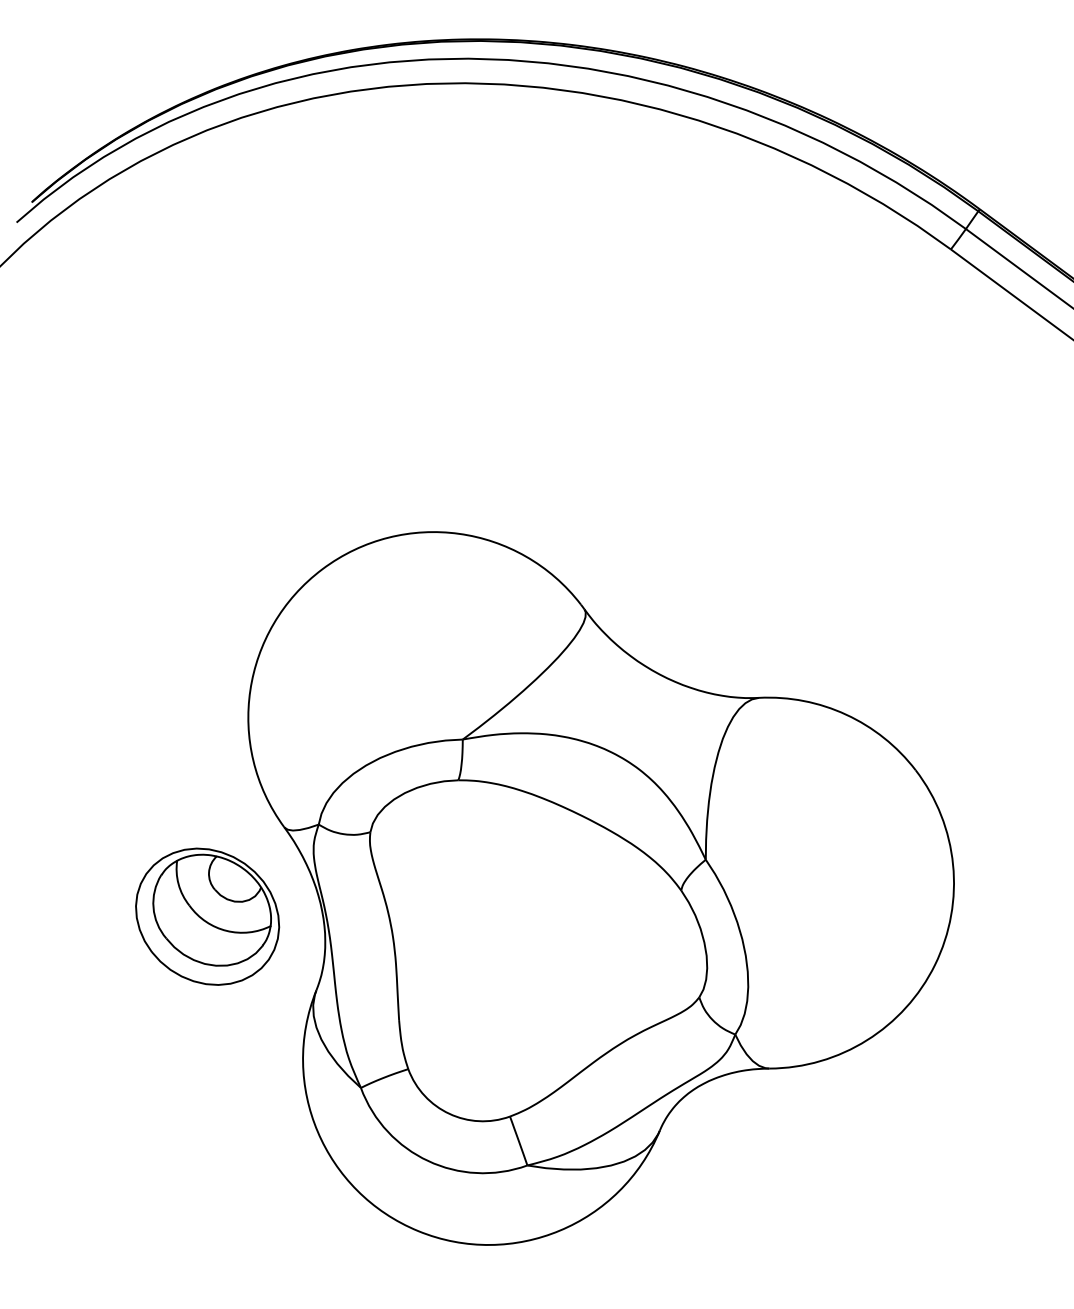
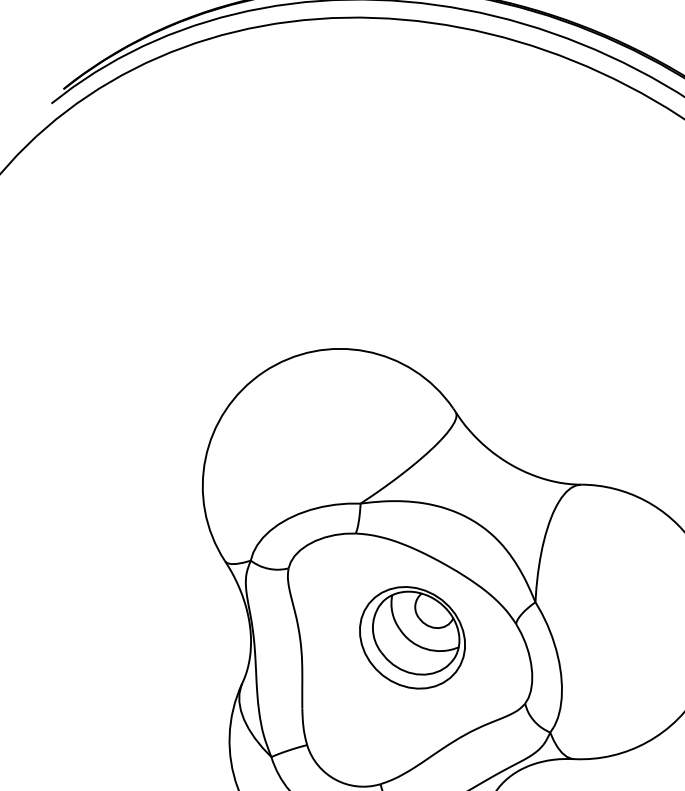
part: (207, 916) -> (412, 637), moved

